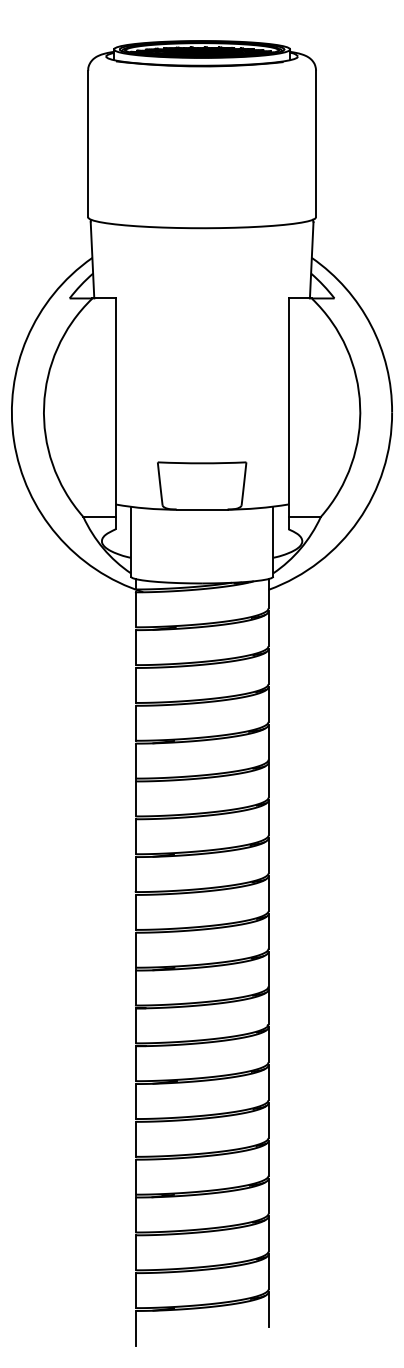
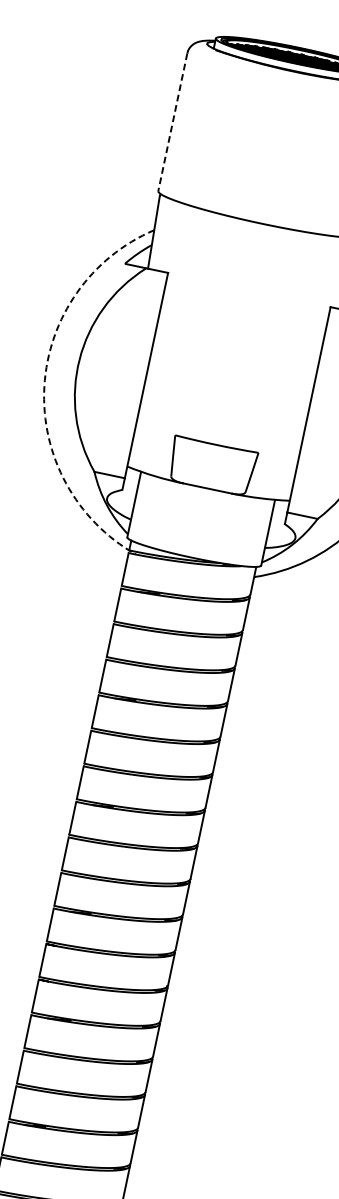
line: (88, 144) -> (173, 122), solid -> dashed
arc: (14, 440) -> (44, 386), solid -> dashed

